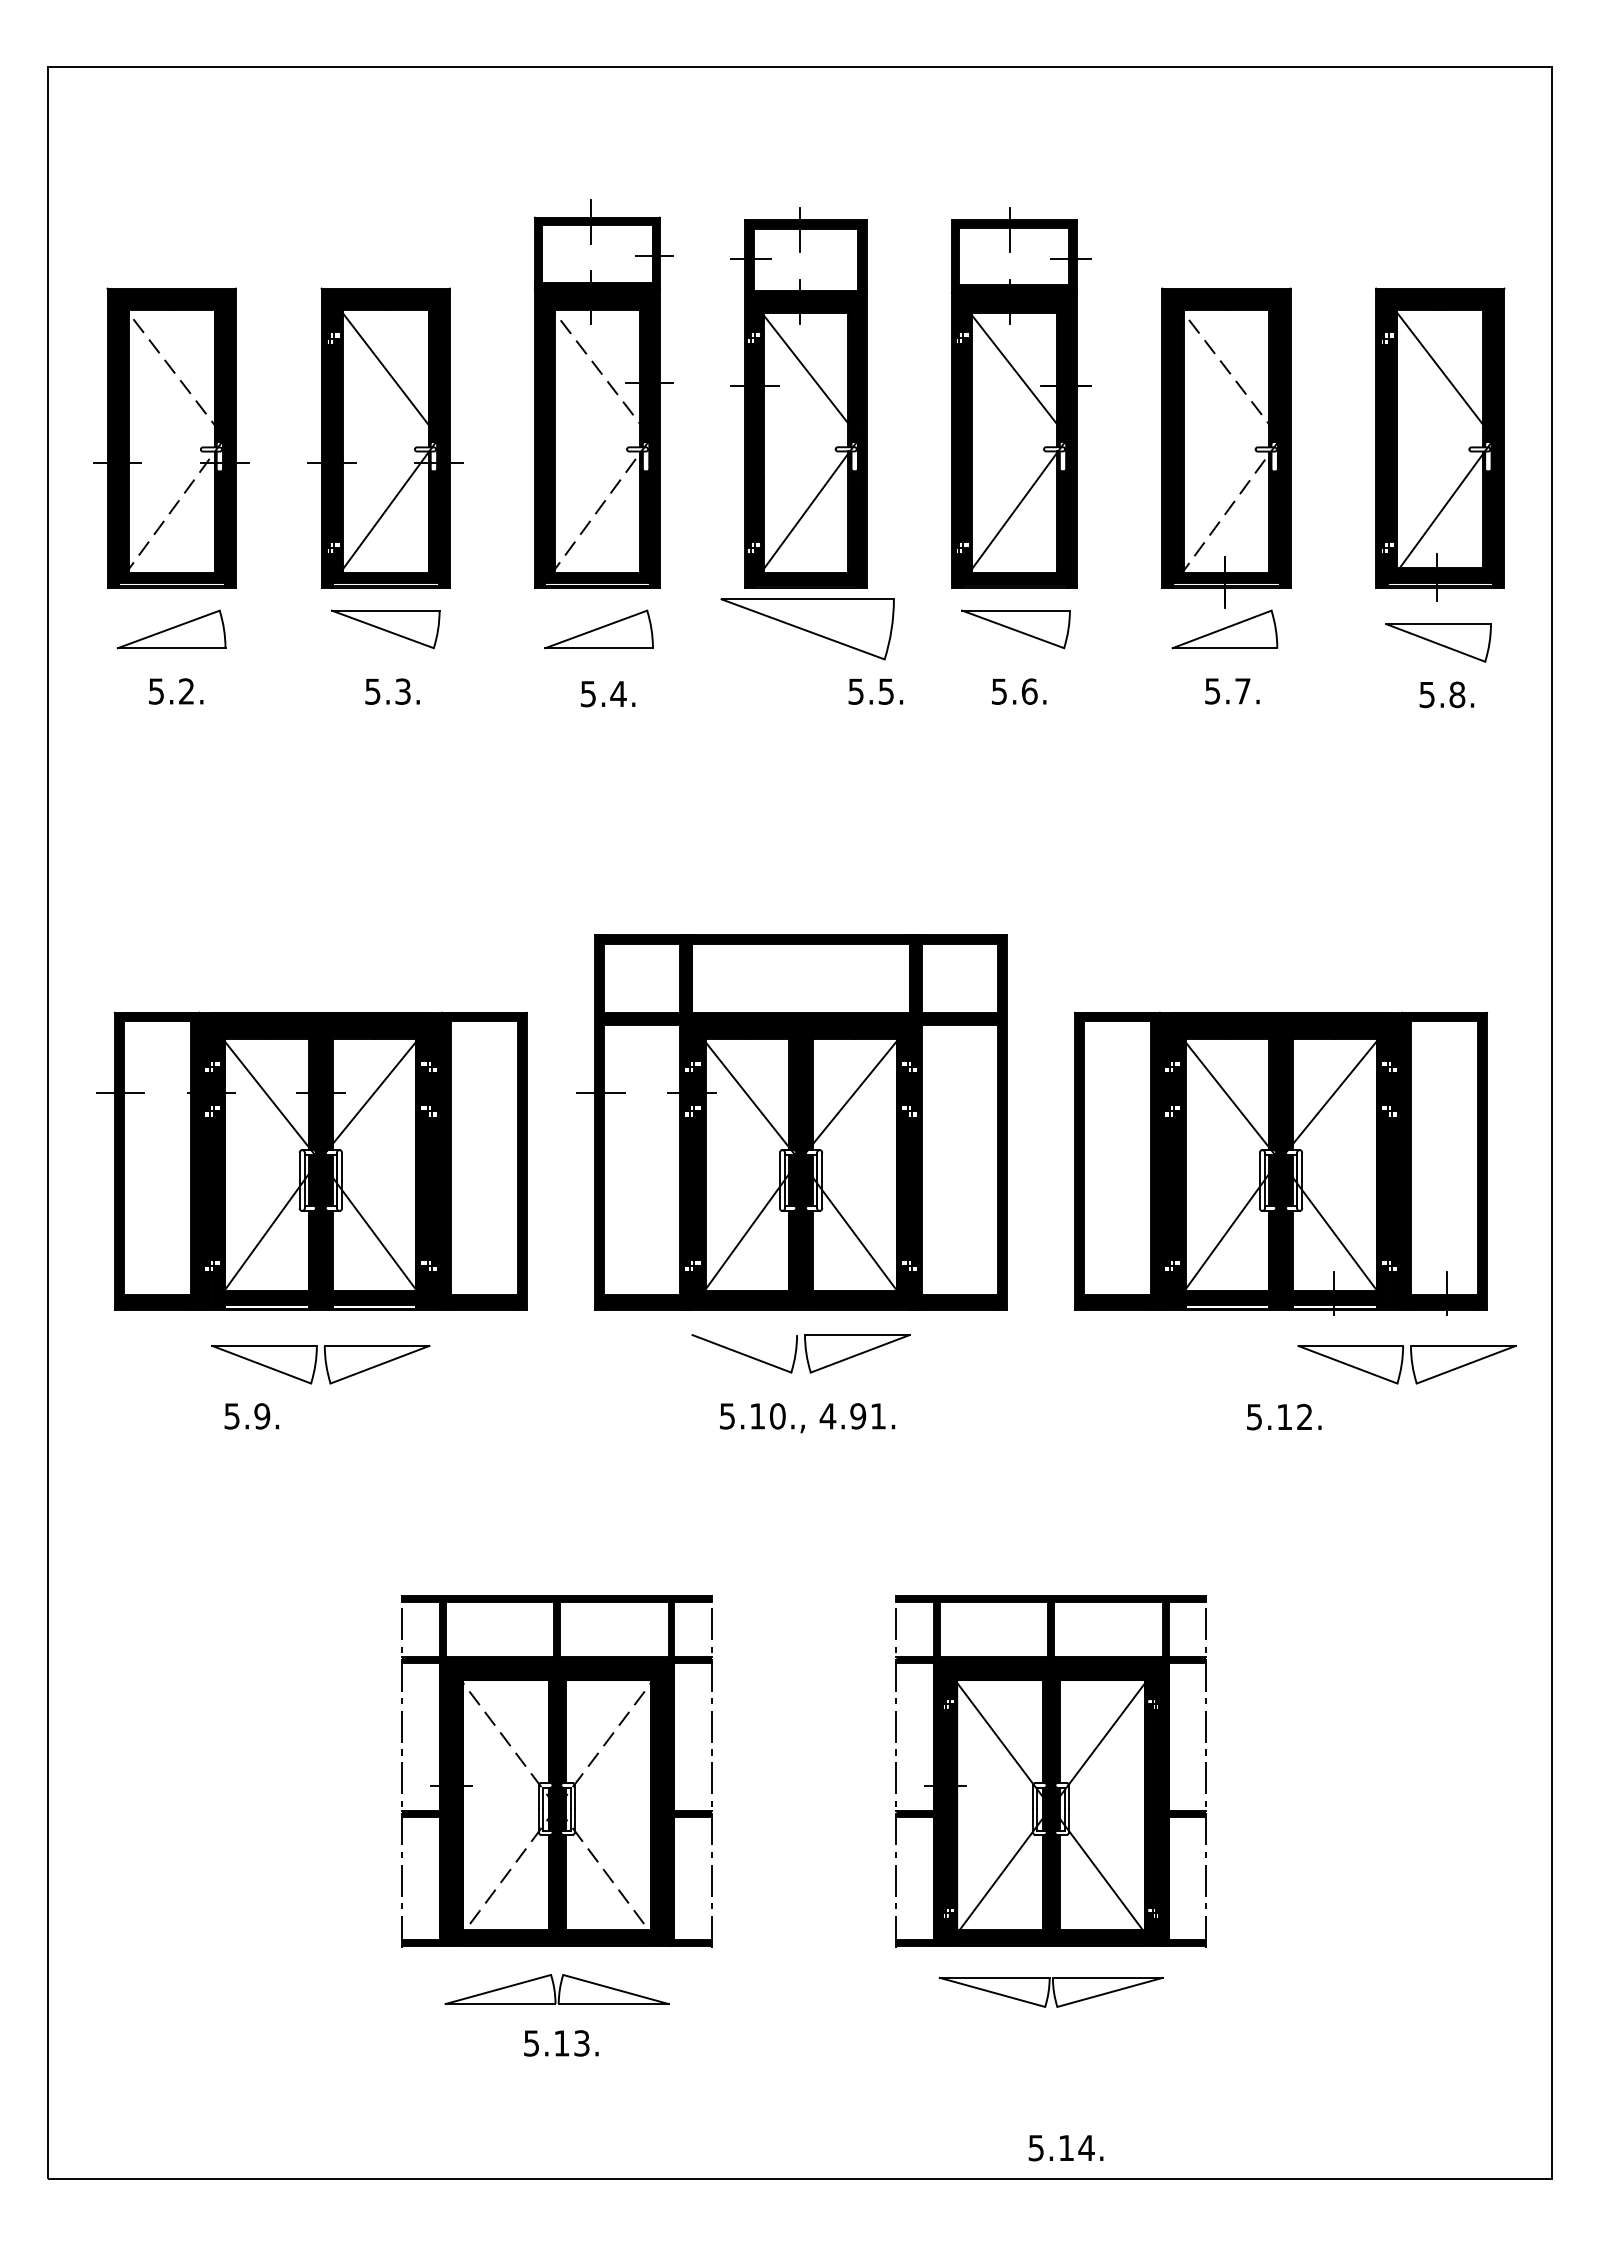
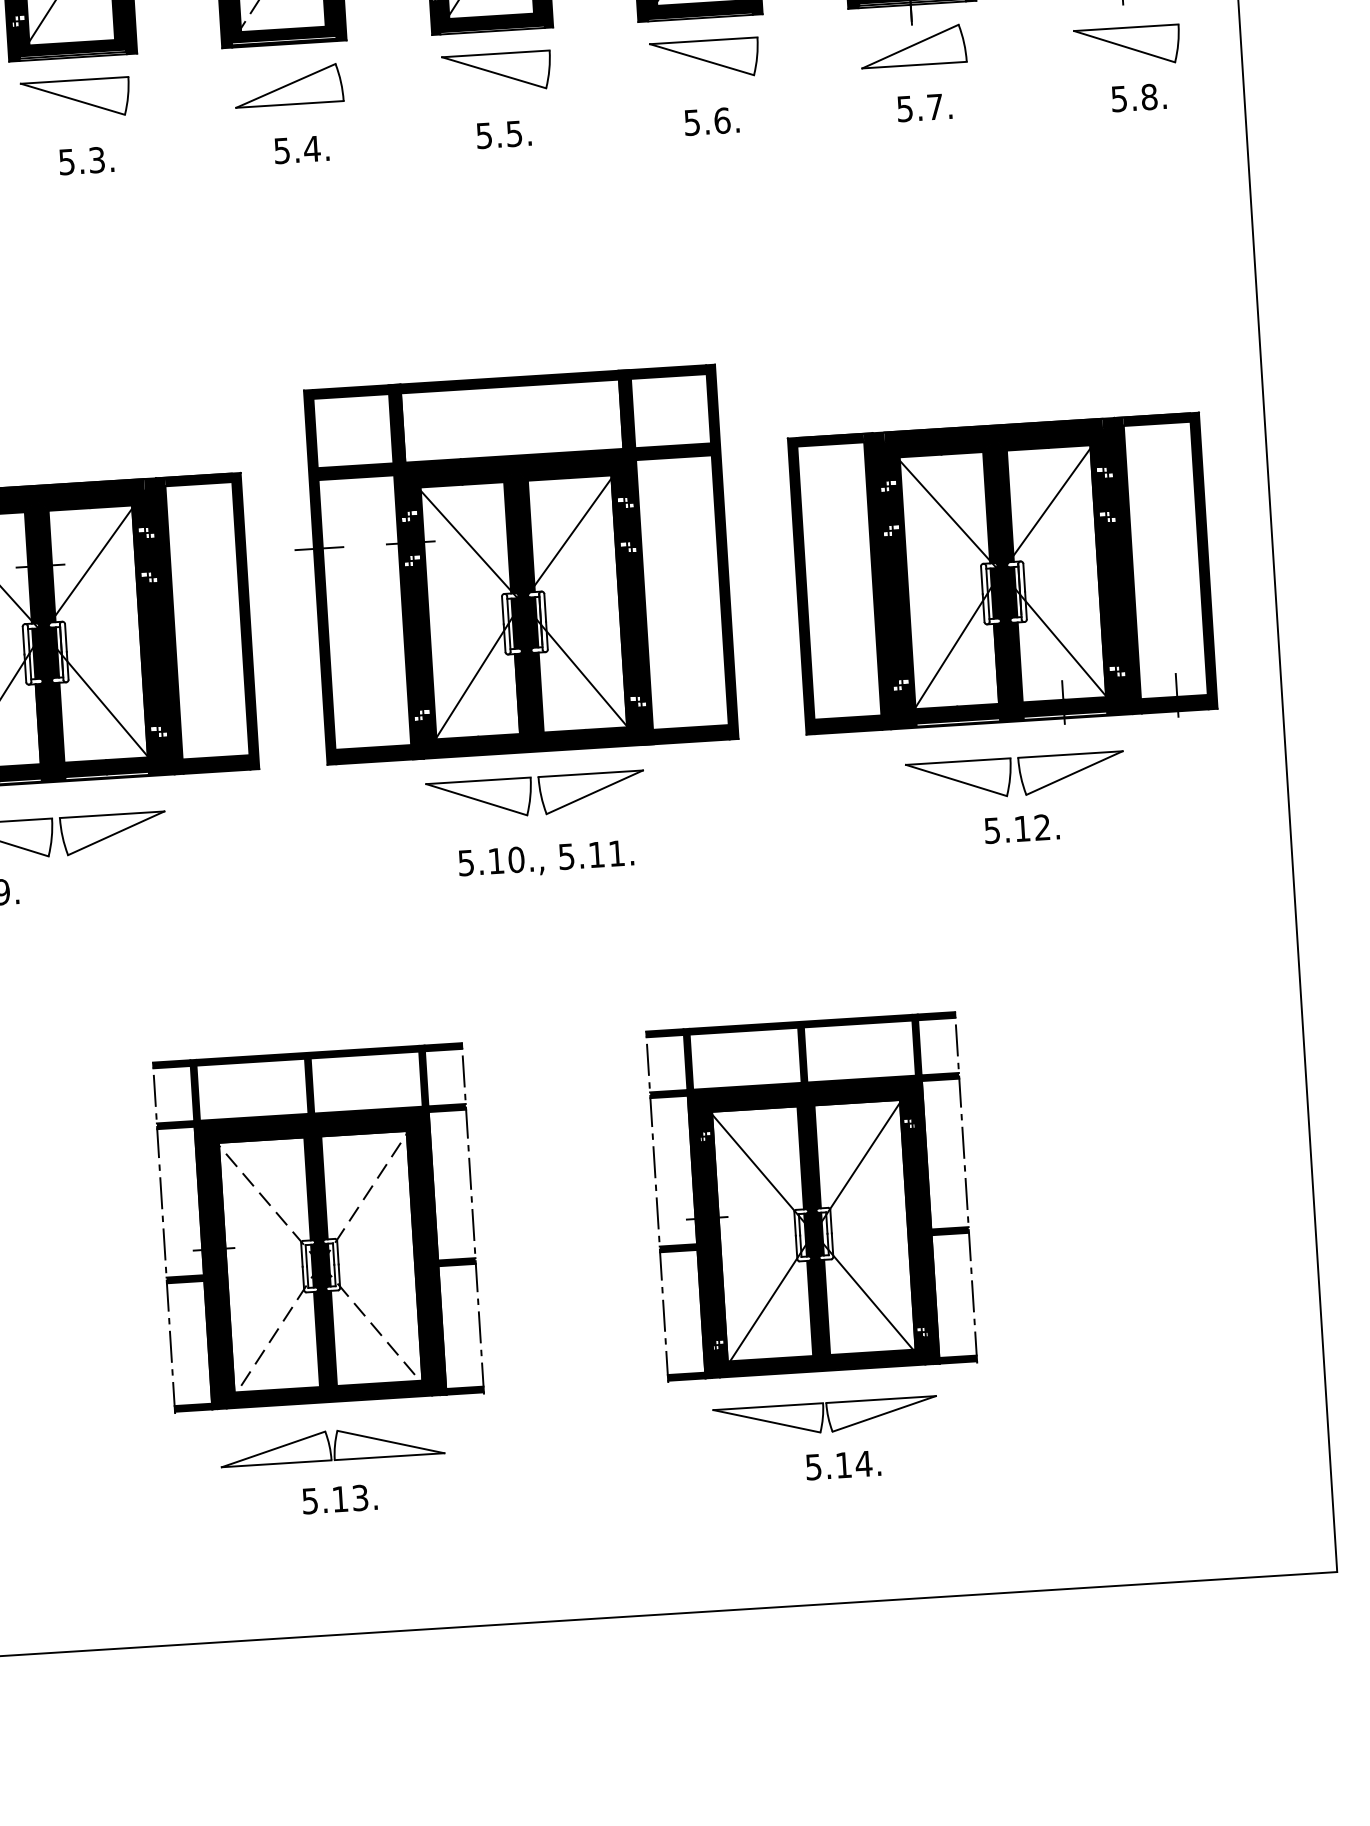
part: (807, 629) -> (496, 72), size x0.62
text: (875, 691) -> (503, 134), moved
line: (744, 1335) -> (478, 781), added
part: (1406, 1364) -> (1014, 776), moved
text: (842, 1416) -> (581, 855), 4.91. -> 5.11.
text: (1065, 2148) -> (842, 1465), moved

